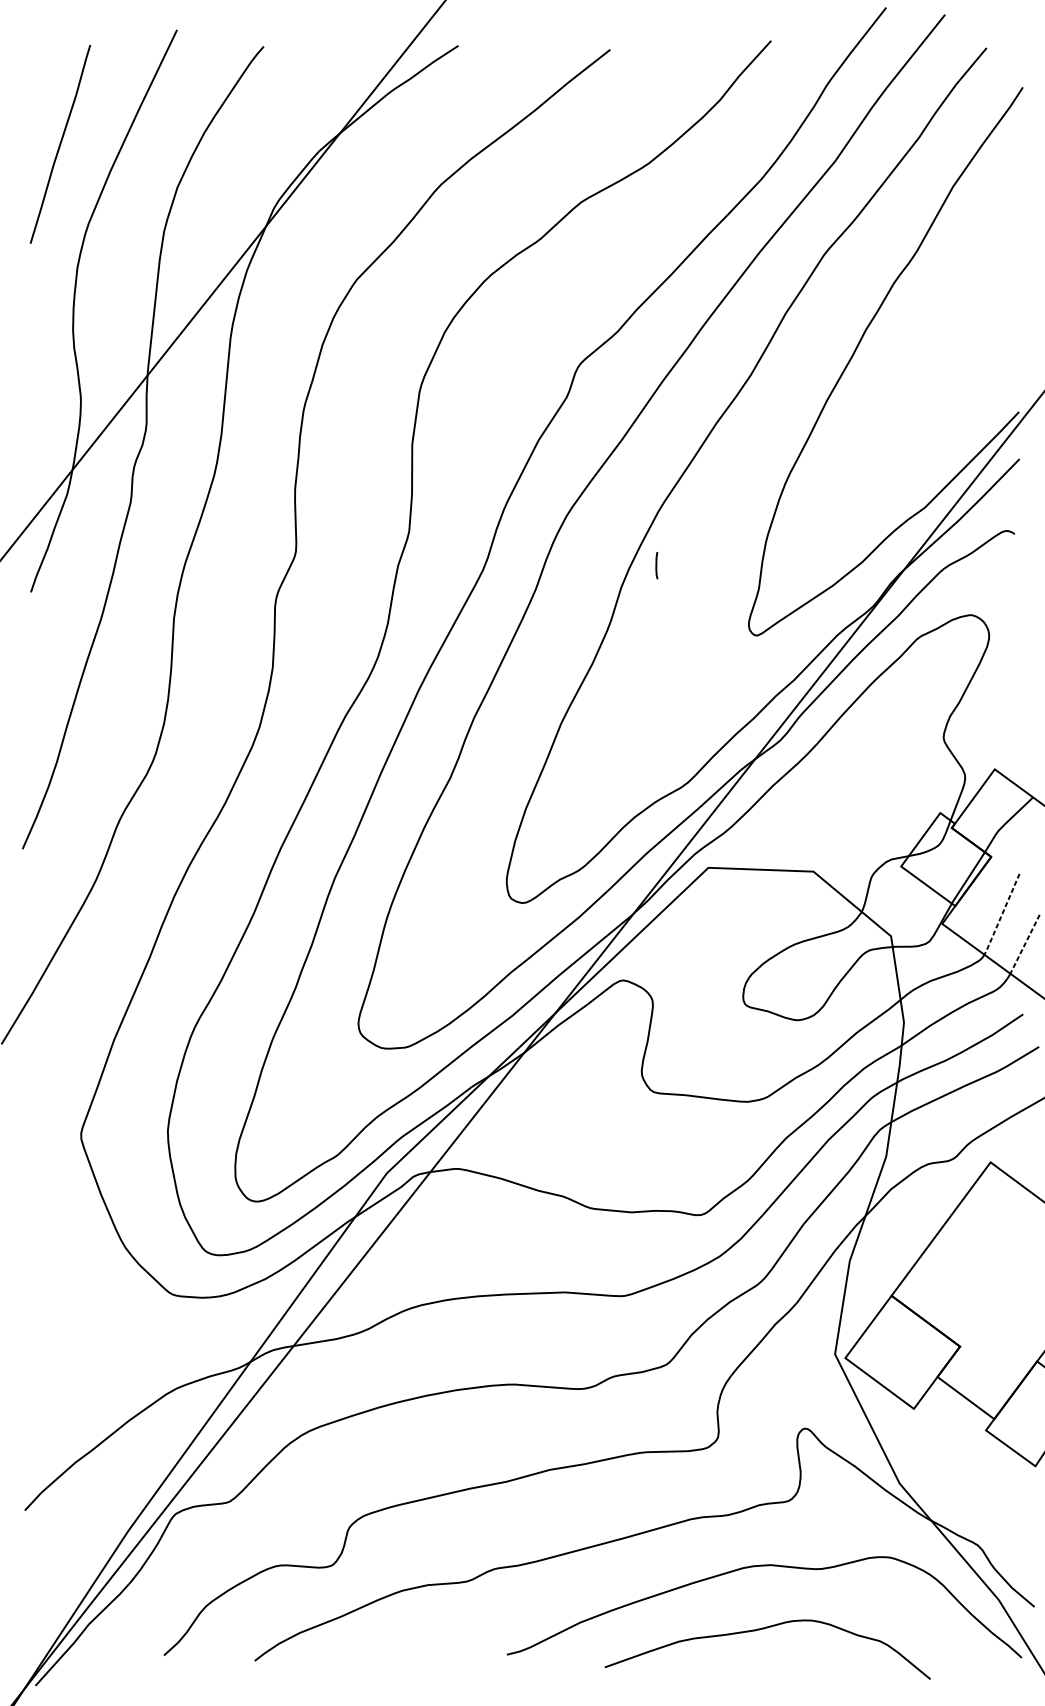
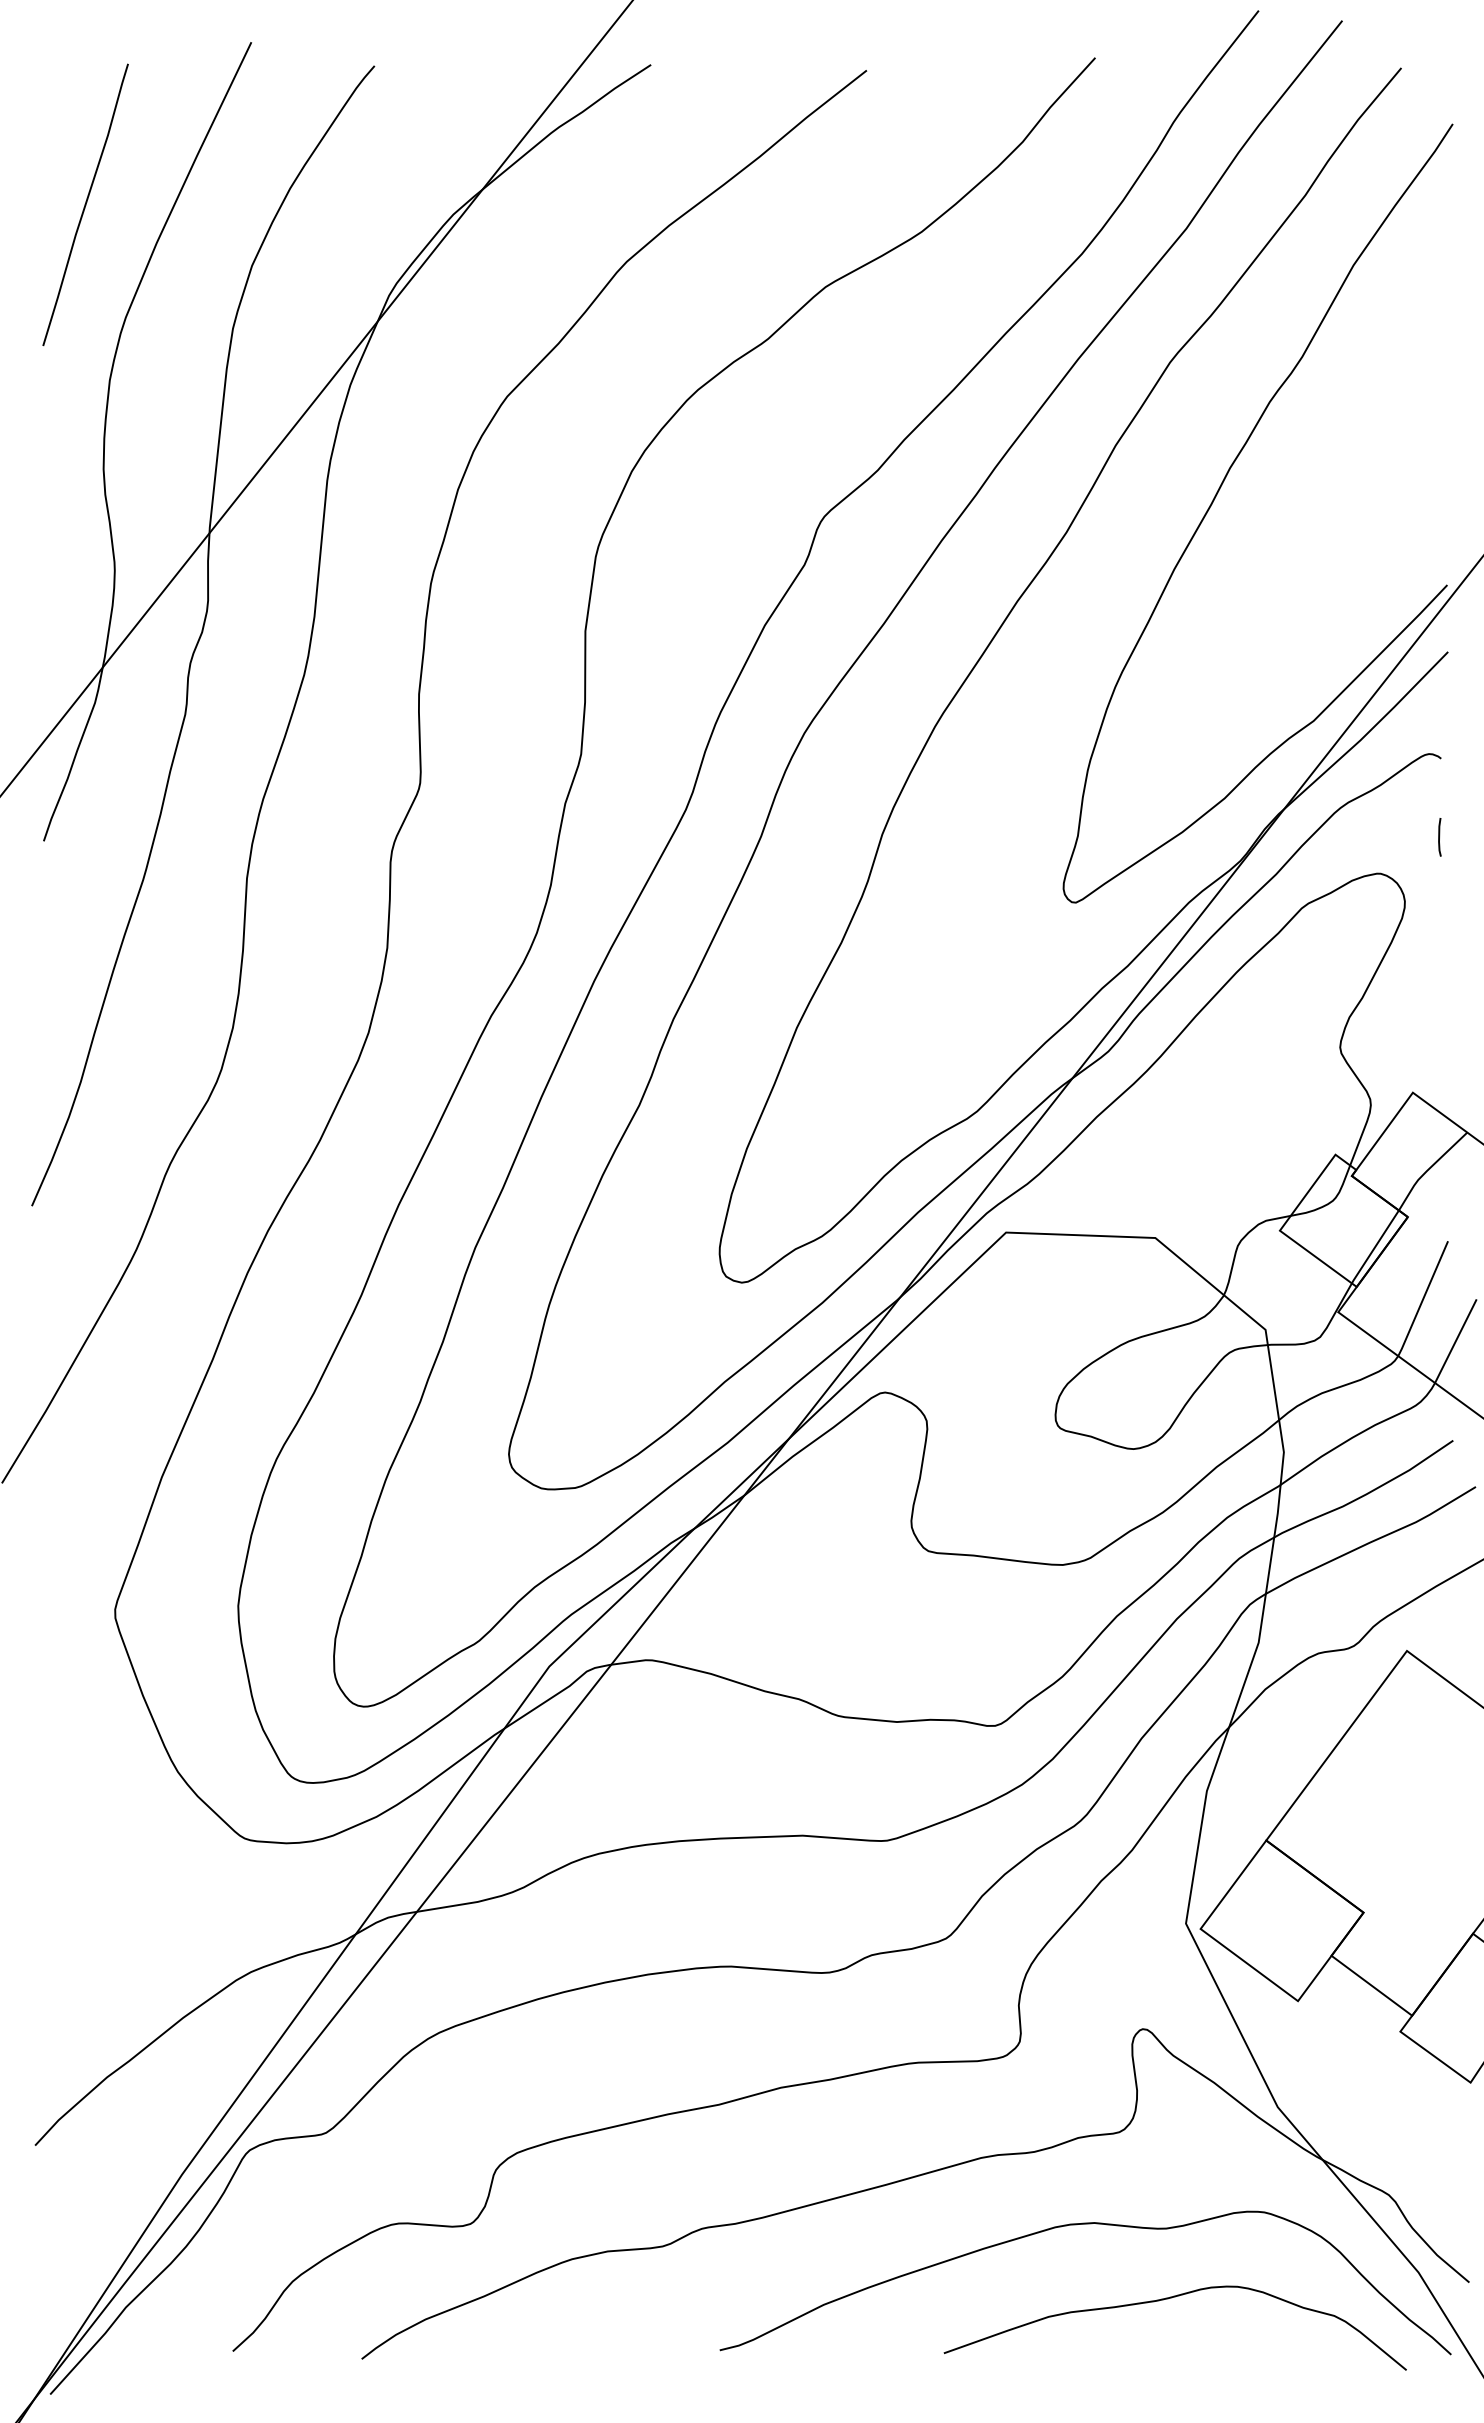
line: (656, 565) -> (1439, 837), moved
line: (1002, 914) -> (1423, 1299), dashed -> solid
line: (1024, 944) -> (1455, 1341), dashed -> solid
curve: (762, 1629) -> (1168, 2299), moved

